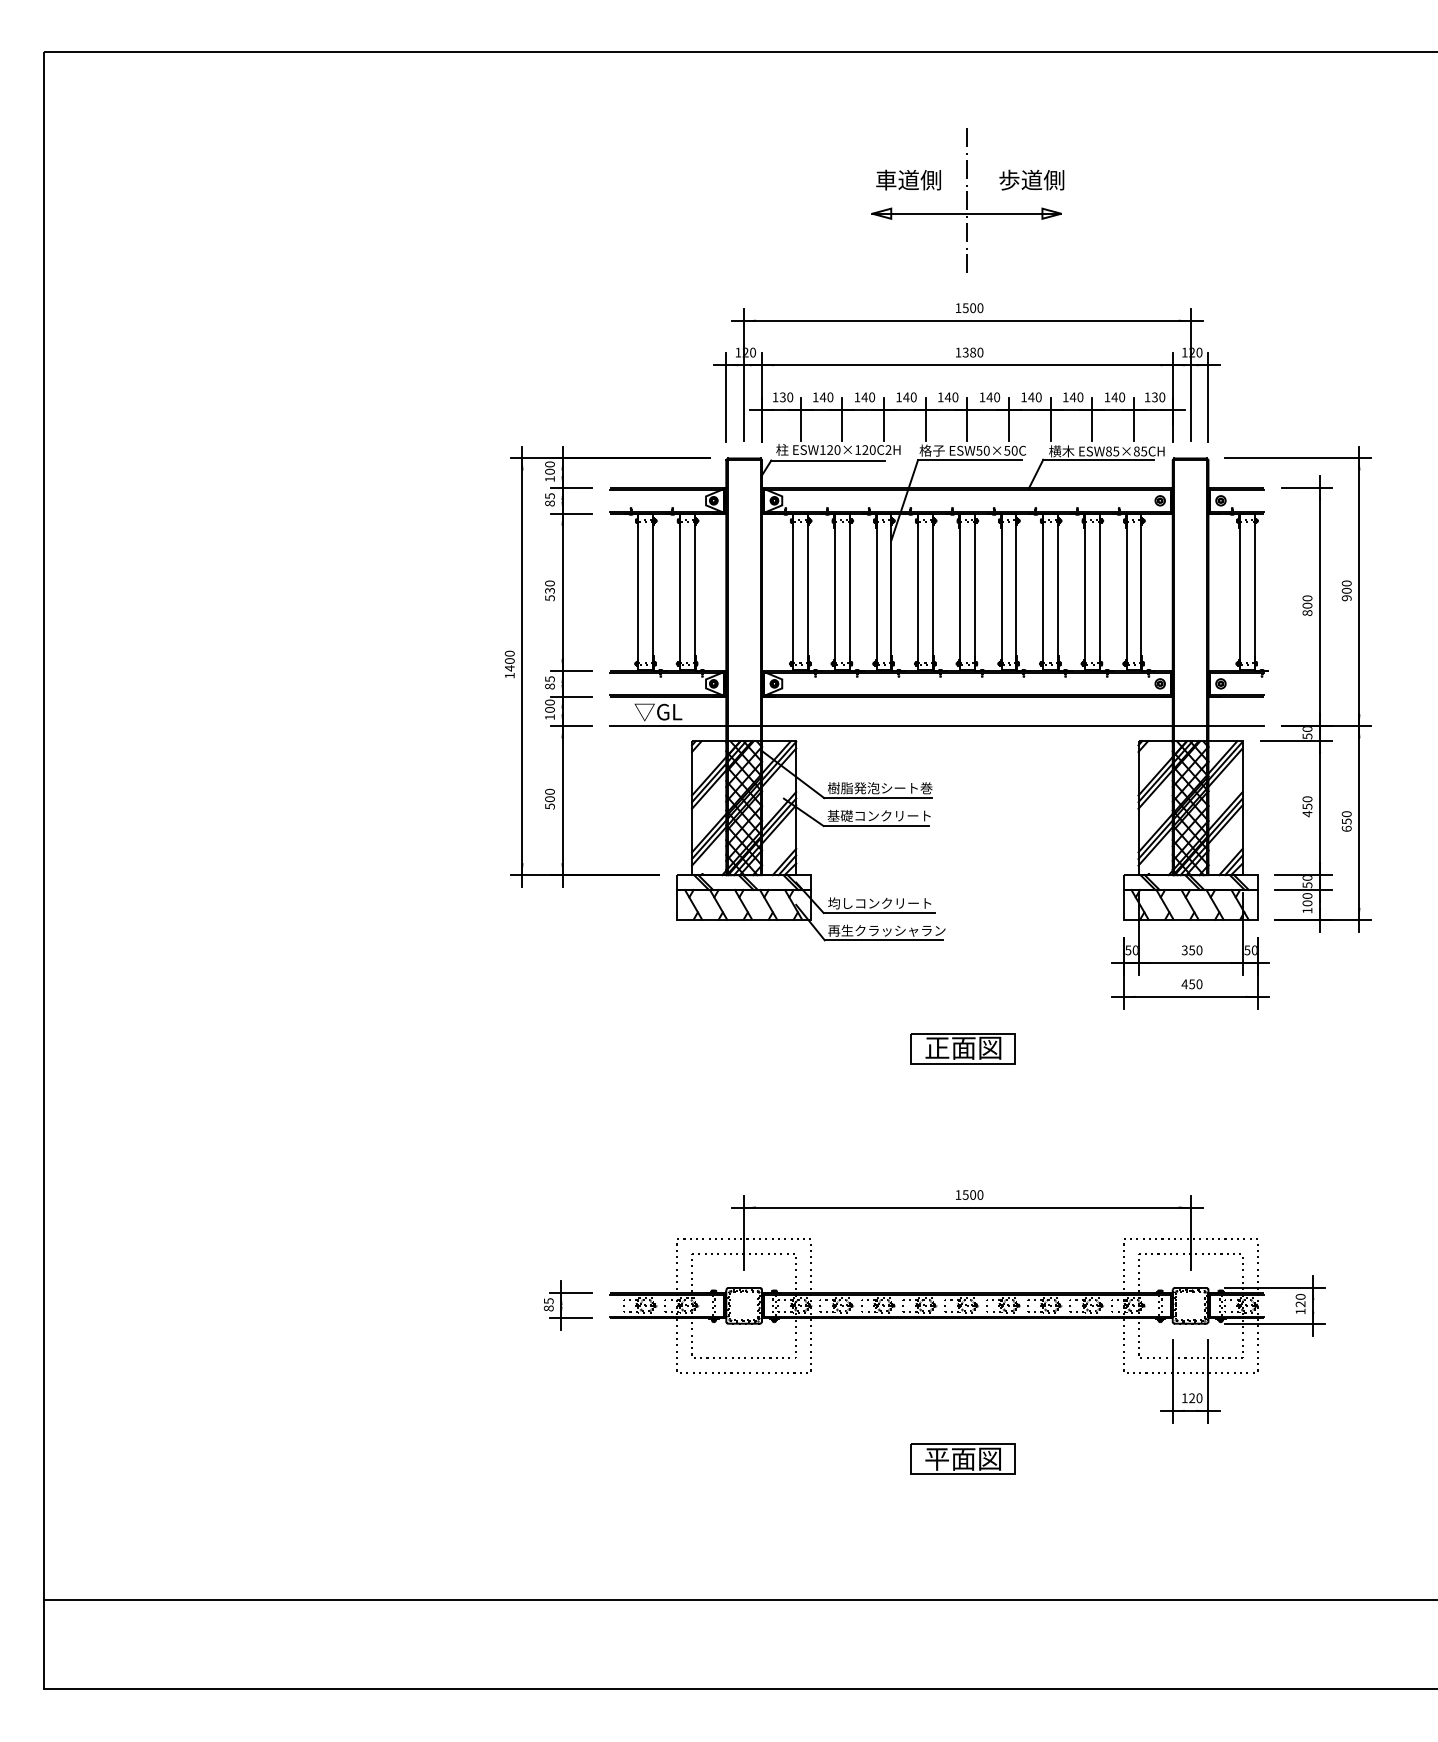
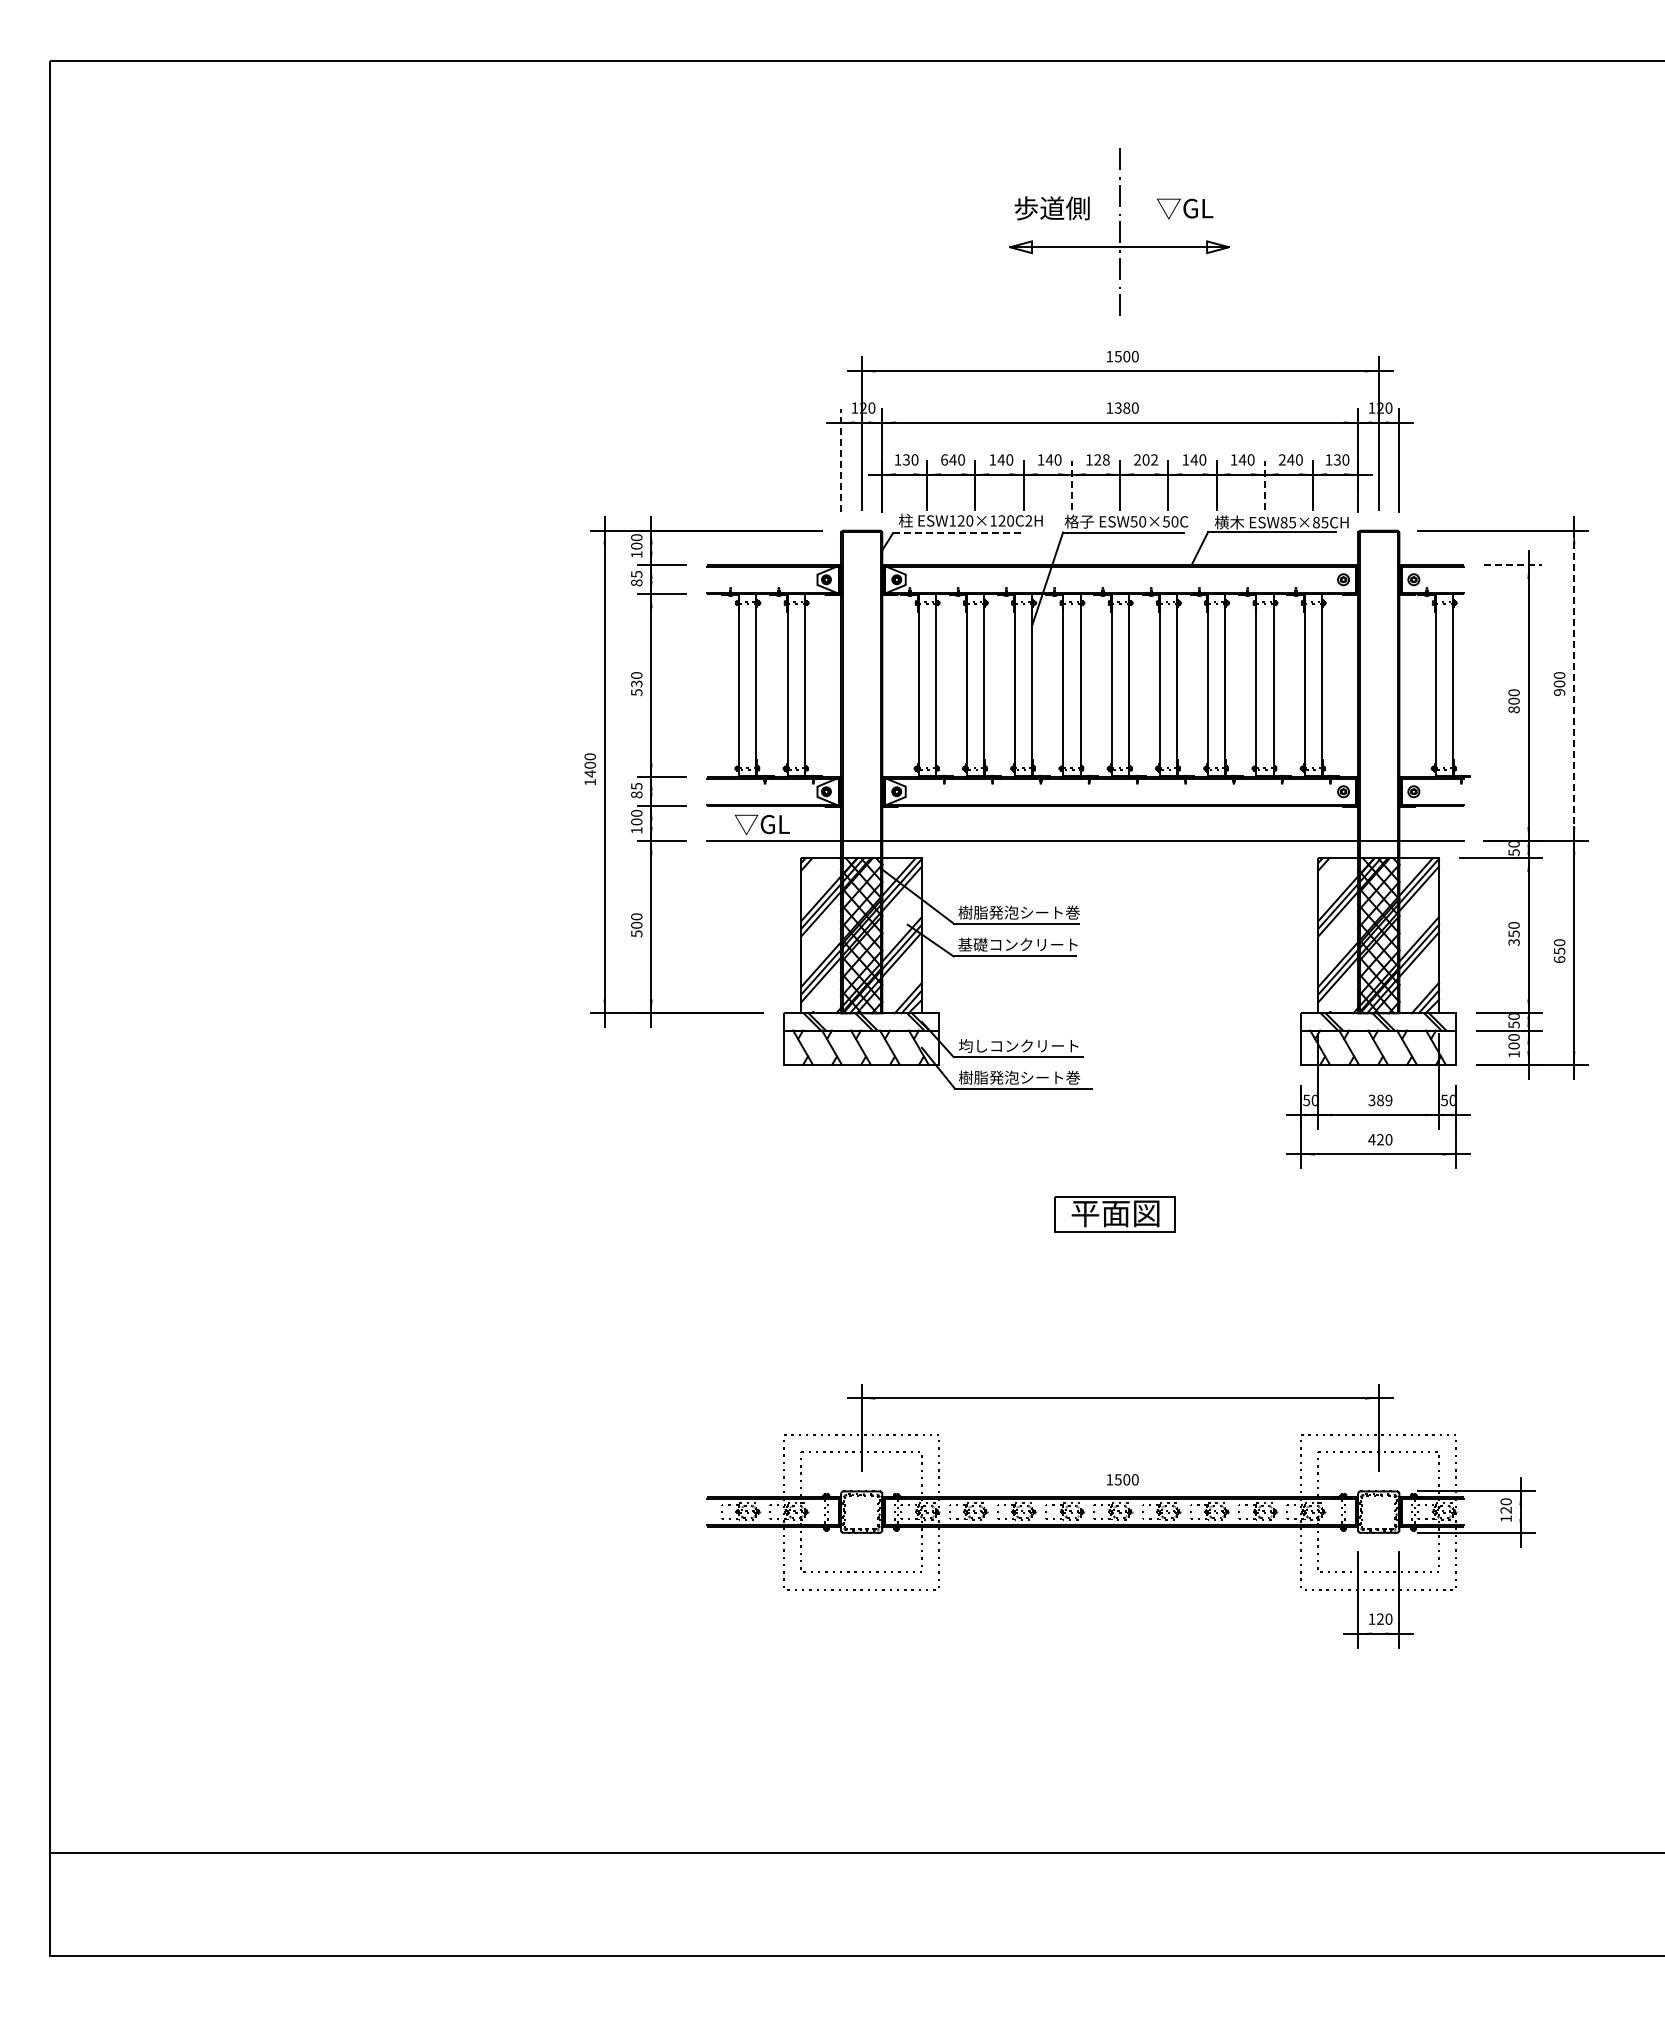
text: (885, 180) -> (1025, 208), 車道側 -> 歩道側
text: (1031, 180) -> (1194, 208), 歩道側 -> ▽GL
line: (725, 396) -> (840, 459), solid -> dashed
text: (815, 396) -> (944, 459), 140 -> 640
text: (951, 396) -> (1101, 459), 140 -> 128
text: (990, 396) -> (1146, 459), 140 -> 202
text: (1107, 396) -> (1282, 459), 140 -> 240
line: (925, 419) -> (1071, 485), solid -> dashed
line: (1091, 419) -> (1264, 485), solid -> dashed
line: (828, 460) -> (959, 533), solid -> dashed
line: (1306, 488) -> (1513, 565), solid -> dashed
line: (1359, 592) -> (1574, 686), solid -> dashed
text: (1306, 814) -> (1513, 942), 450 -> 350
text: (886, 930) -> (1026, 1077), 再生クラッシャラン -> 樹脂発泡シート巻
text: (1195, 950) -> (1384, 1100), 350 -> 389
text: (1192, 984) -> (1380, 1139), 450 -> 420
text: (937, 1048) -> (1085, 1214), 正面図 -> 平面図
text: (969, 1194) -> (1122, 1479), moved
part: (562, 1307) -> (651, 1513), removed
part: (962, 1458) -> (1114, 1689), removed

